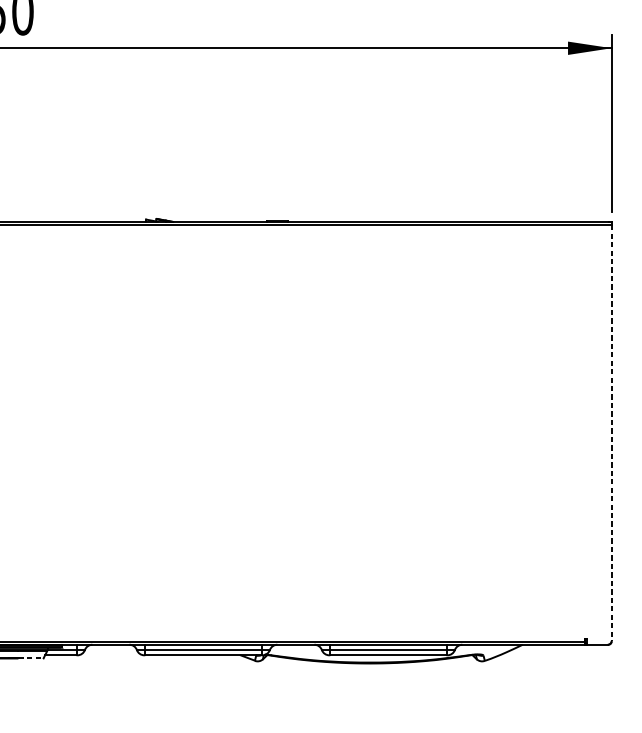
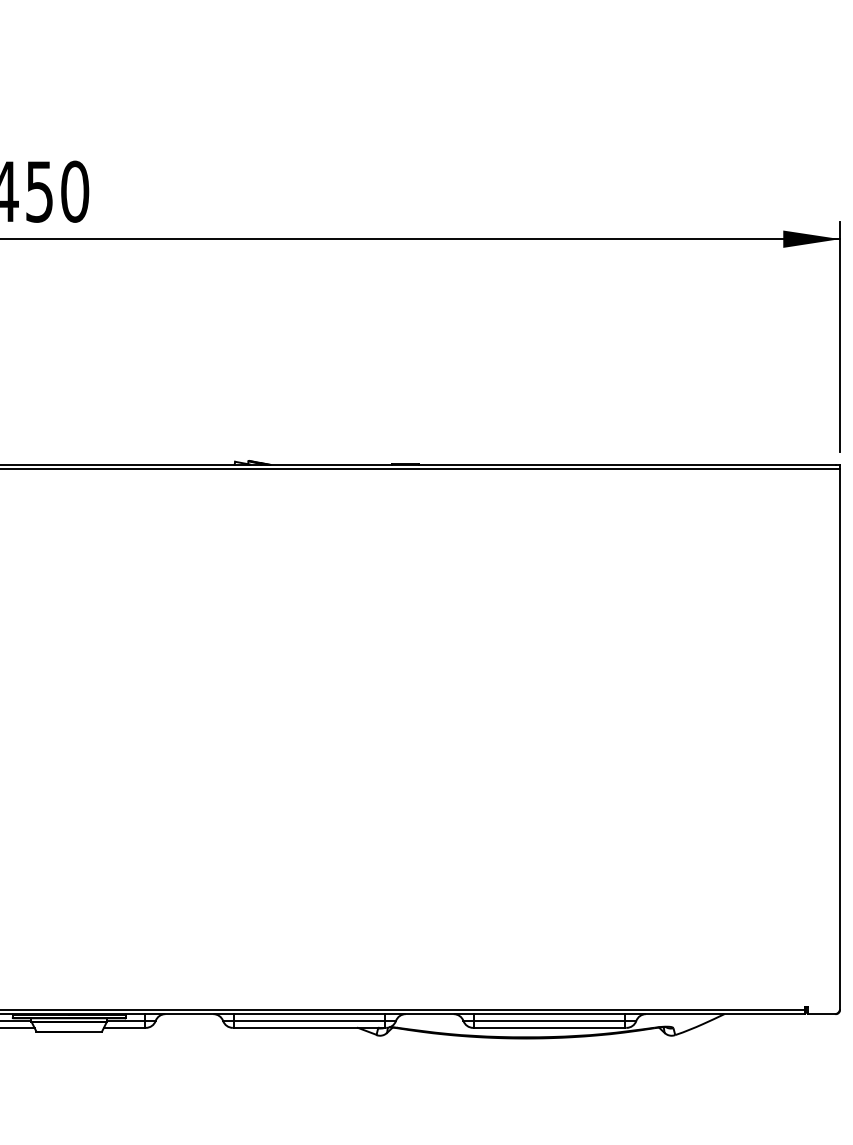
line: (612, 433) -> (840, 739), dashed -> solid
line: (31, 658) -> (86, 1031), dashed -> solid

